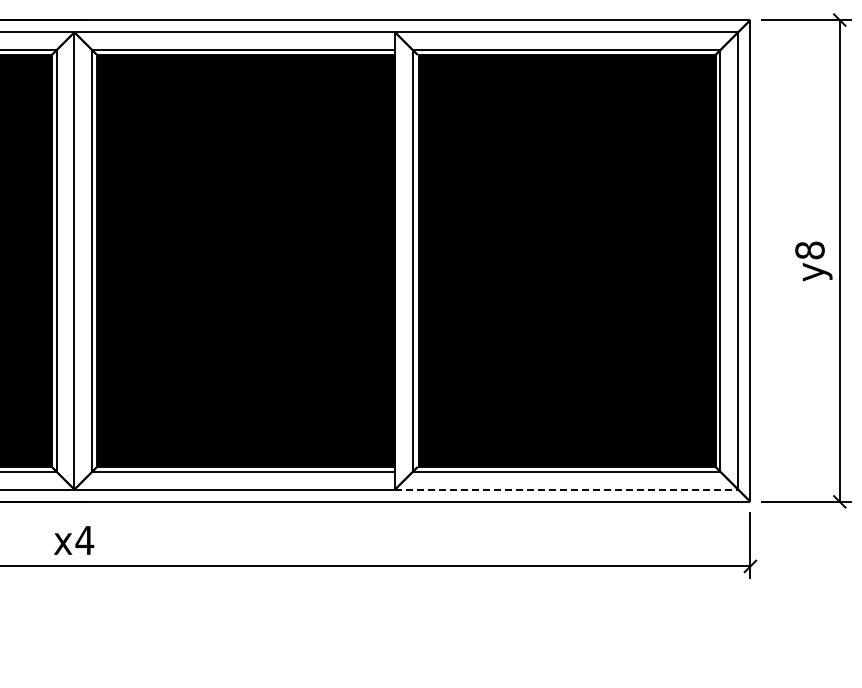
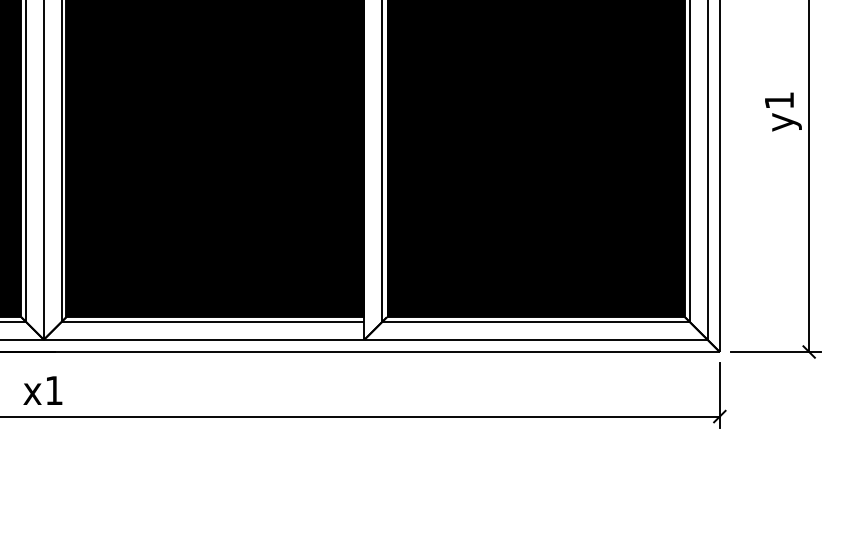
text: (809, 250) -> (778, 100), y8 -> y1
line: (566, 489) -> (535, 339), dashed -> solid
text: (84, 540) -> (53, 390), x4 -> x1

